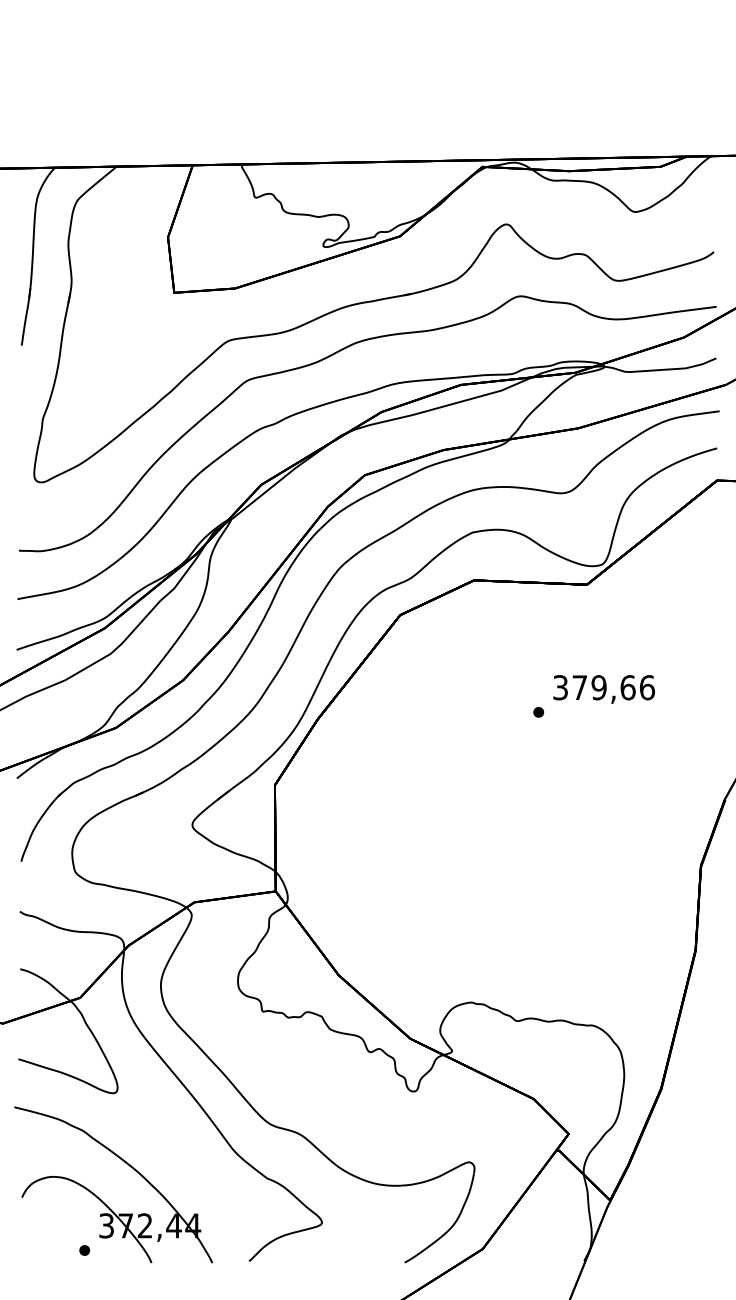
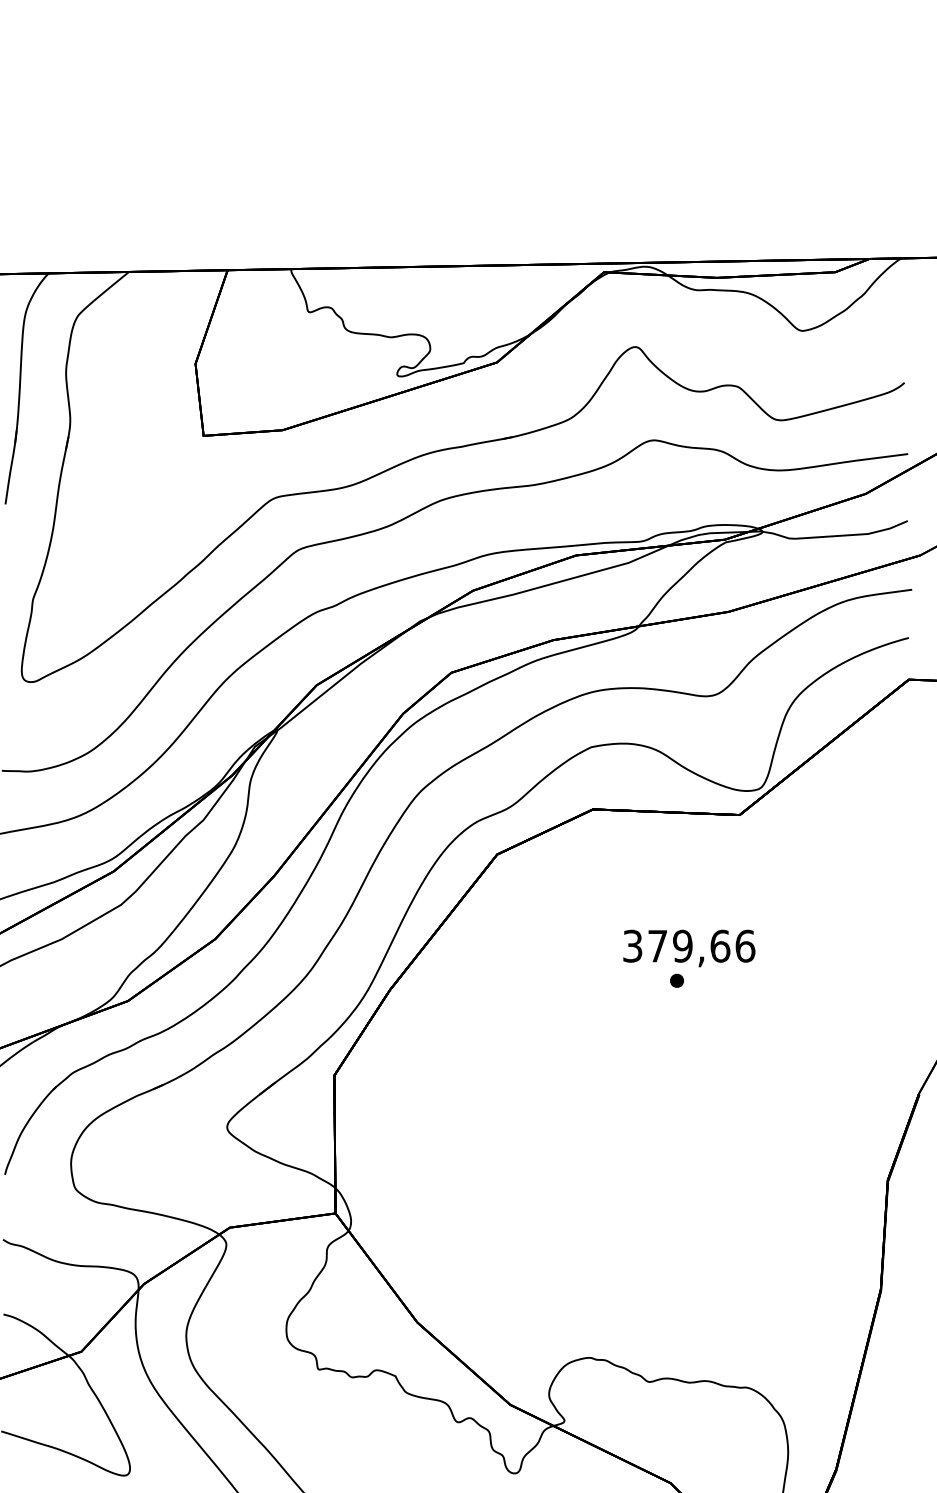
text: (603, 689) -> (688, 948), moved

